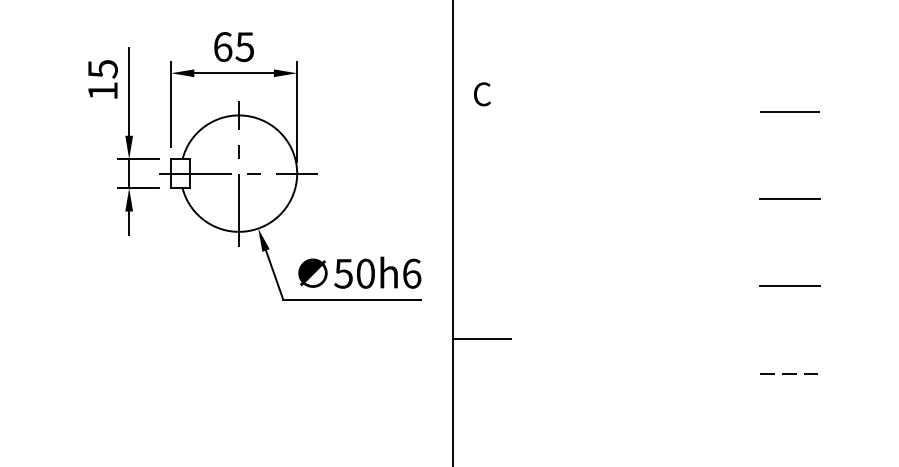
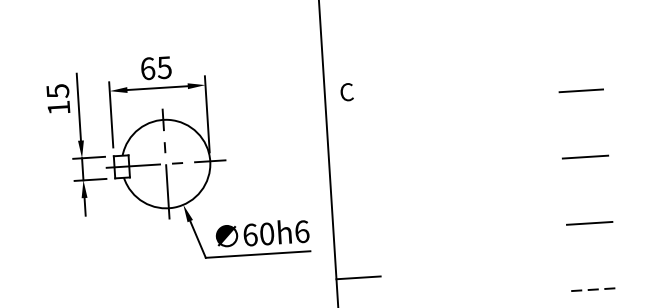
text: (343, 273) -> (250, 234), 50h6 -> 60h6

